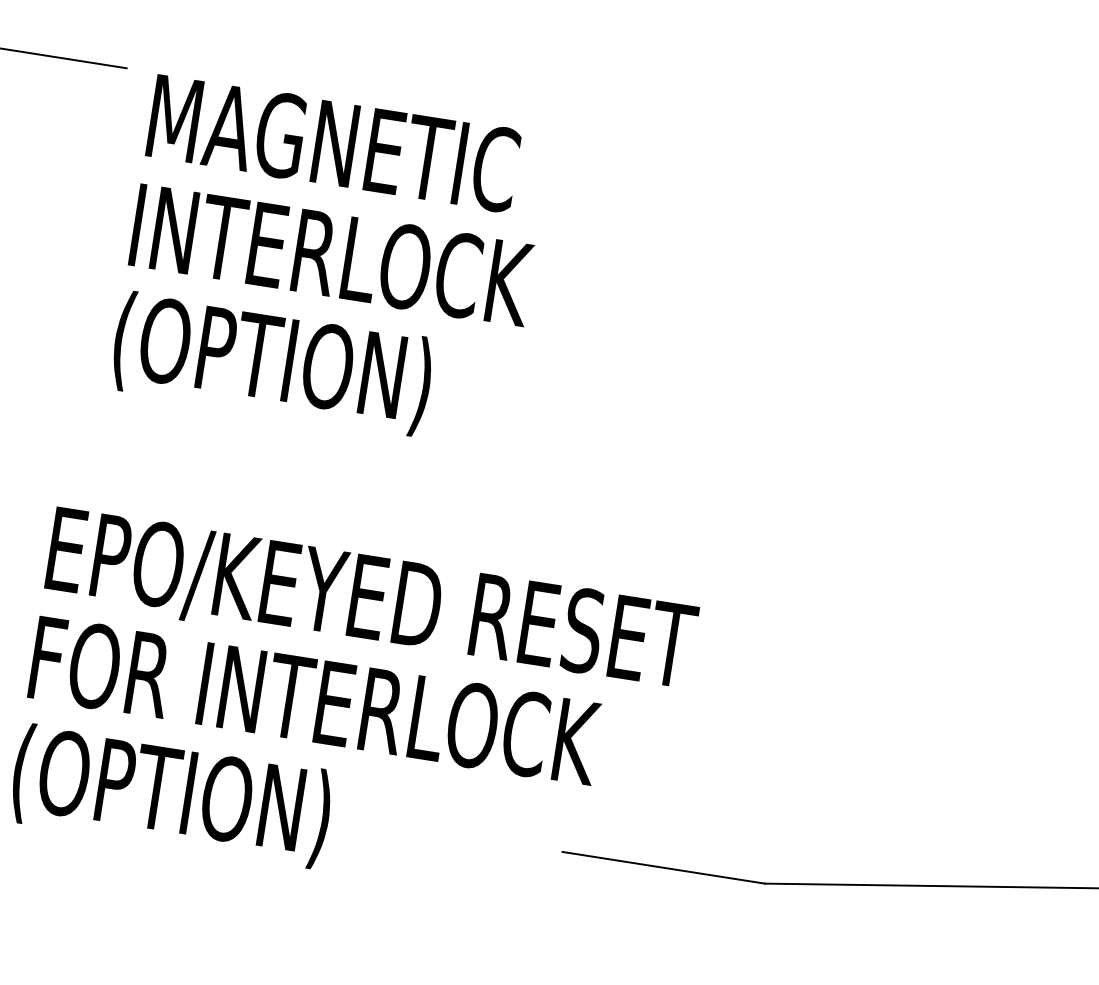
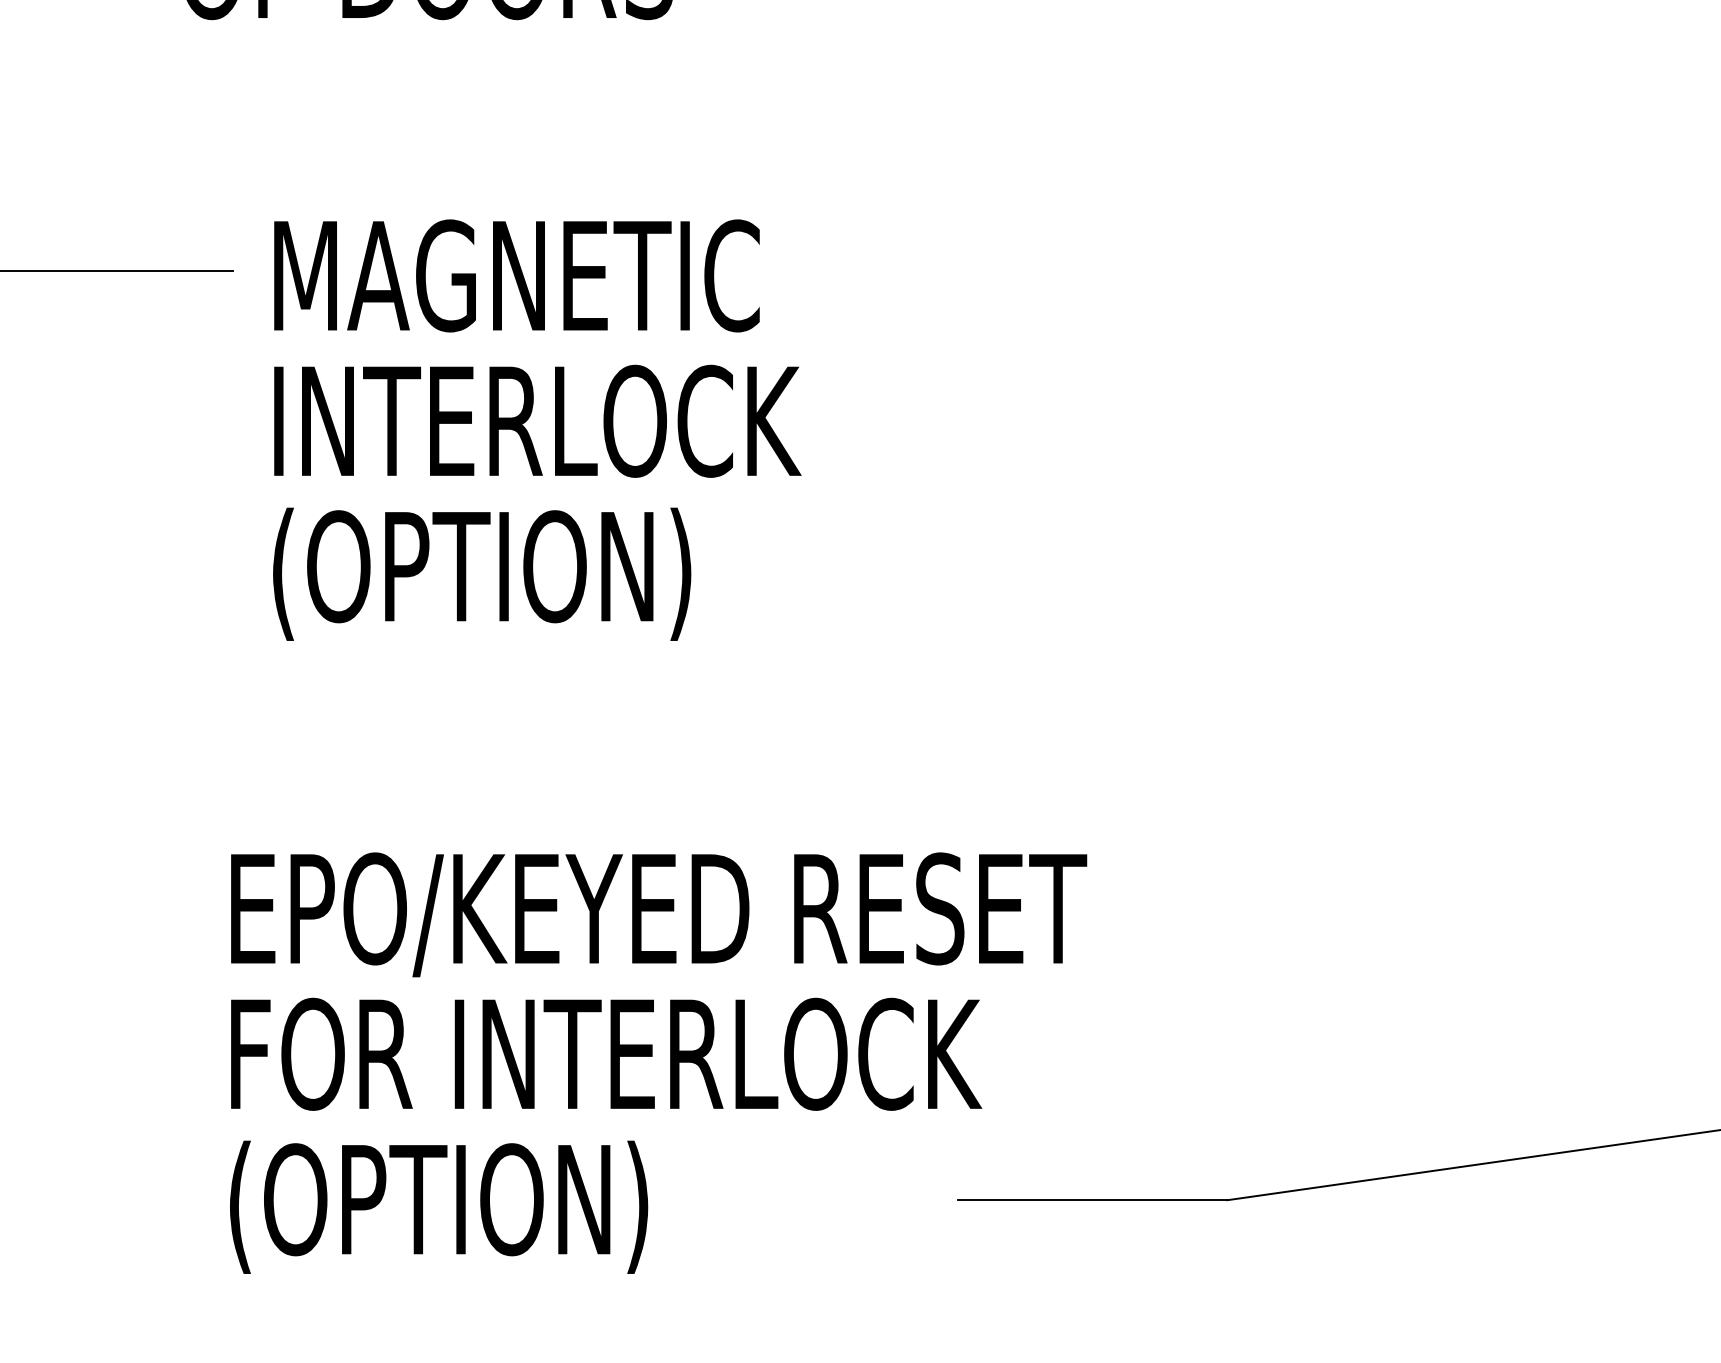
text: (331, 261) -> (537, 429), moved

